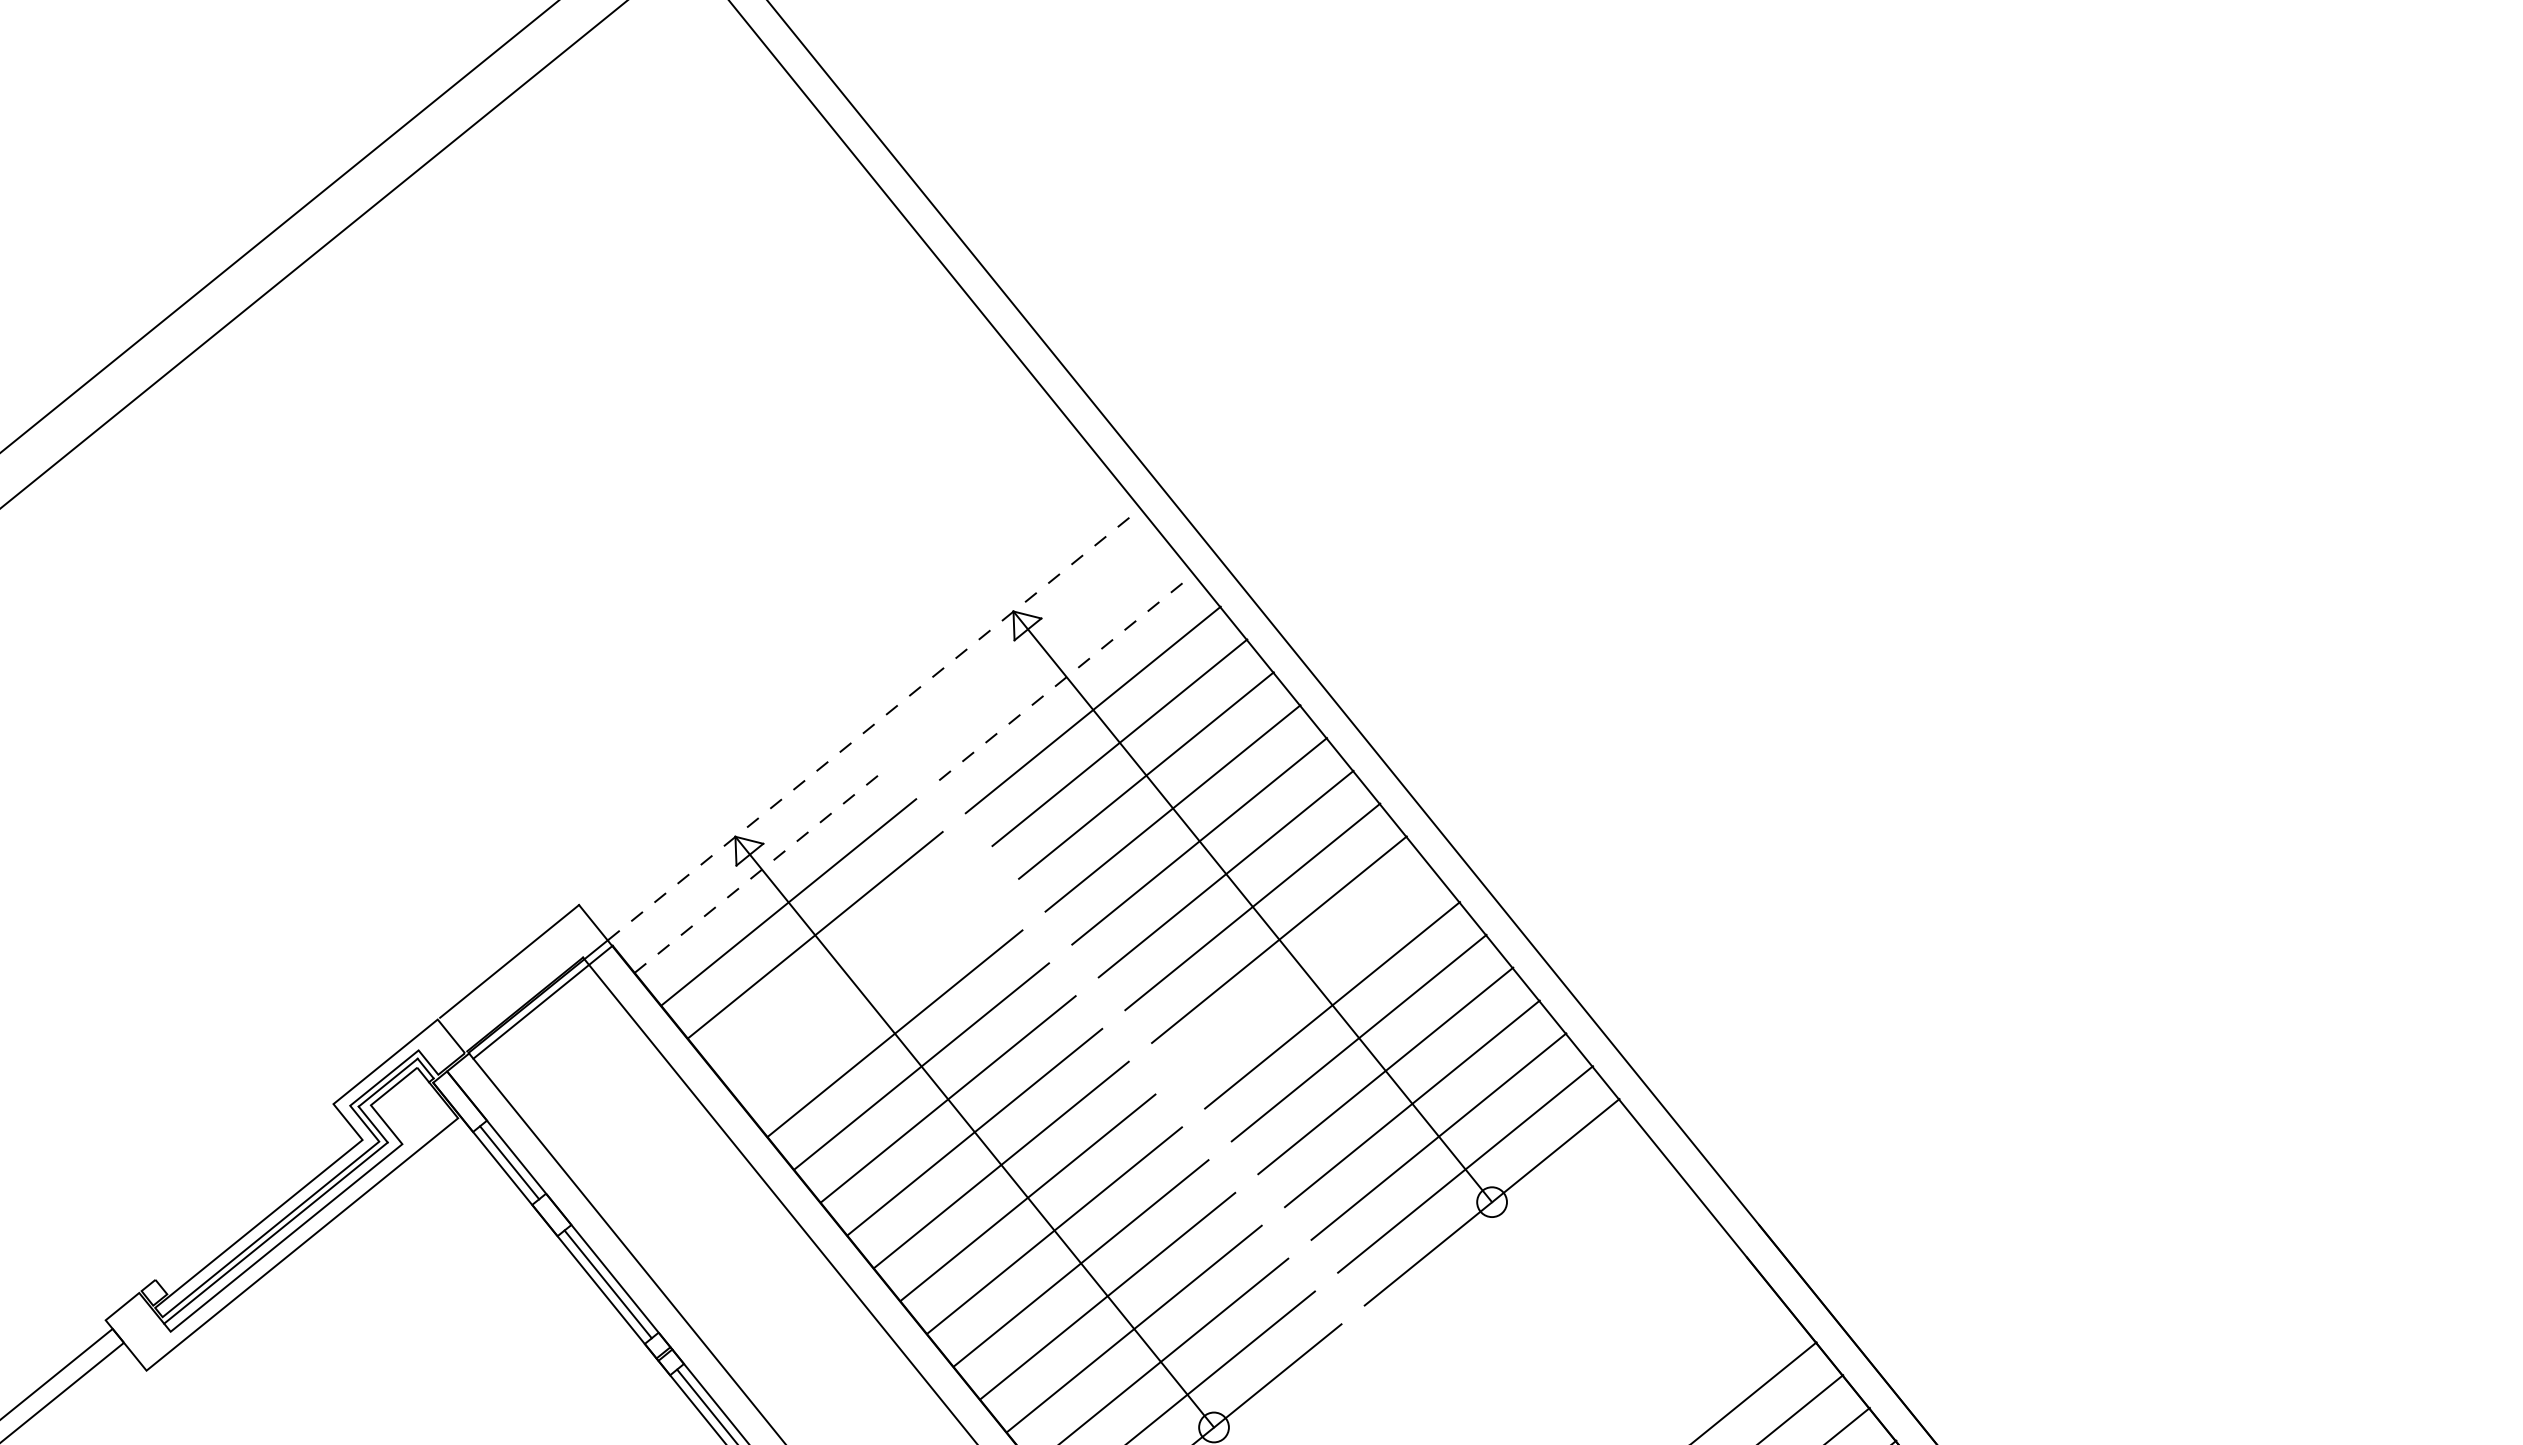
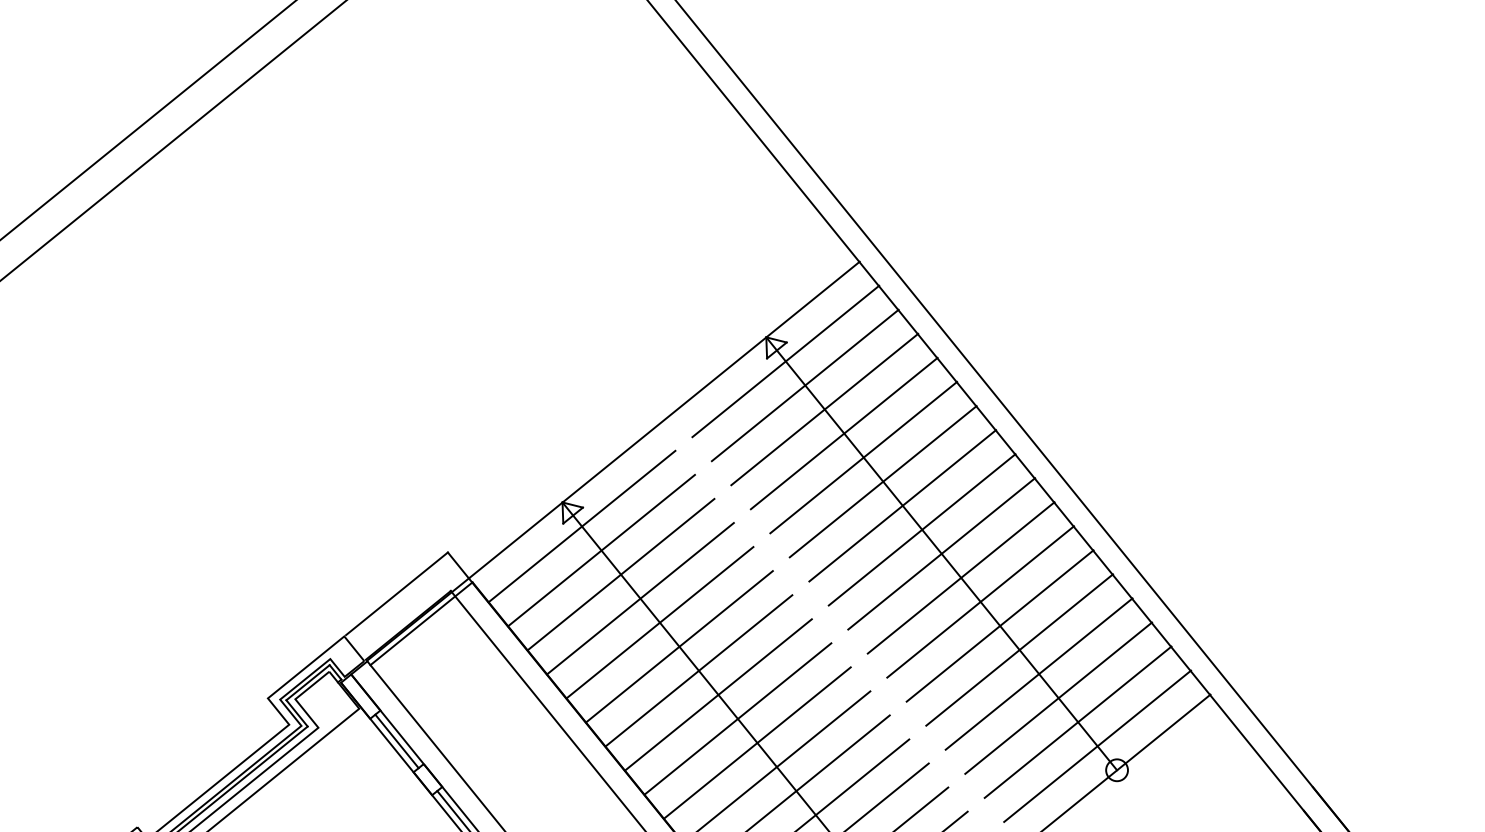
line: (1039, 644) -> (785, 361), added
line: (1066, 677) -> (805, 385), dashed -> solid
line: (874, 724) -> (664, 420), dashed -> solid
line: (762, 869) -> (582, 526), dashed -> solid
line: (841, 967) -> (640, 598), added
line: (1305, 972) -> (980, 601), added
line: (867, 1000) -> (659, 622), added

